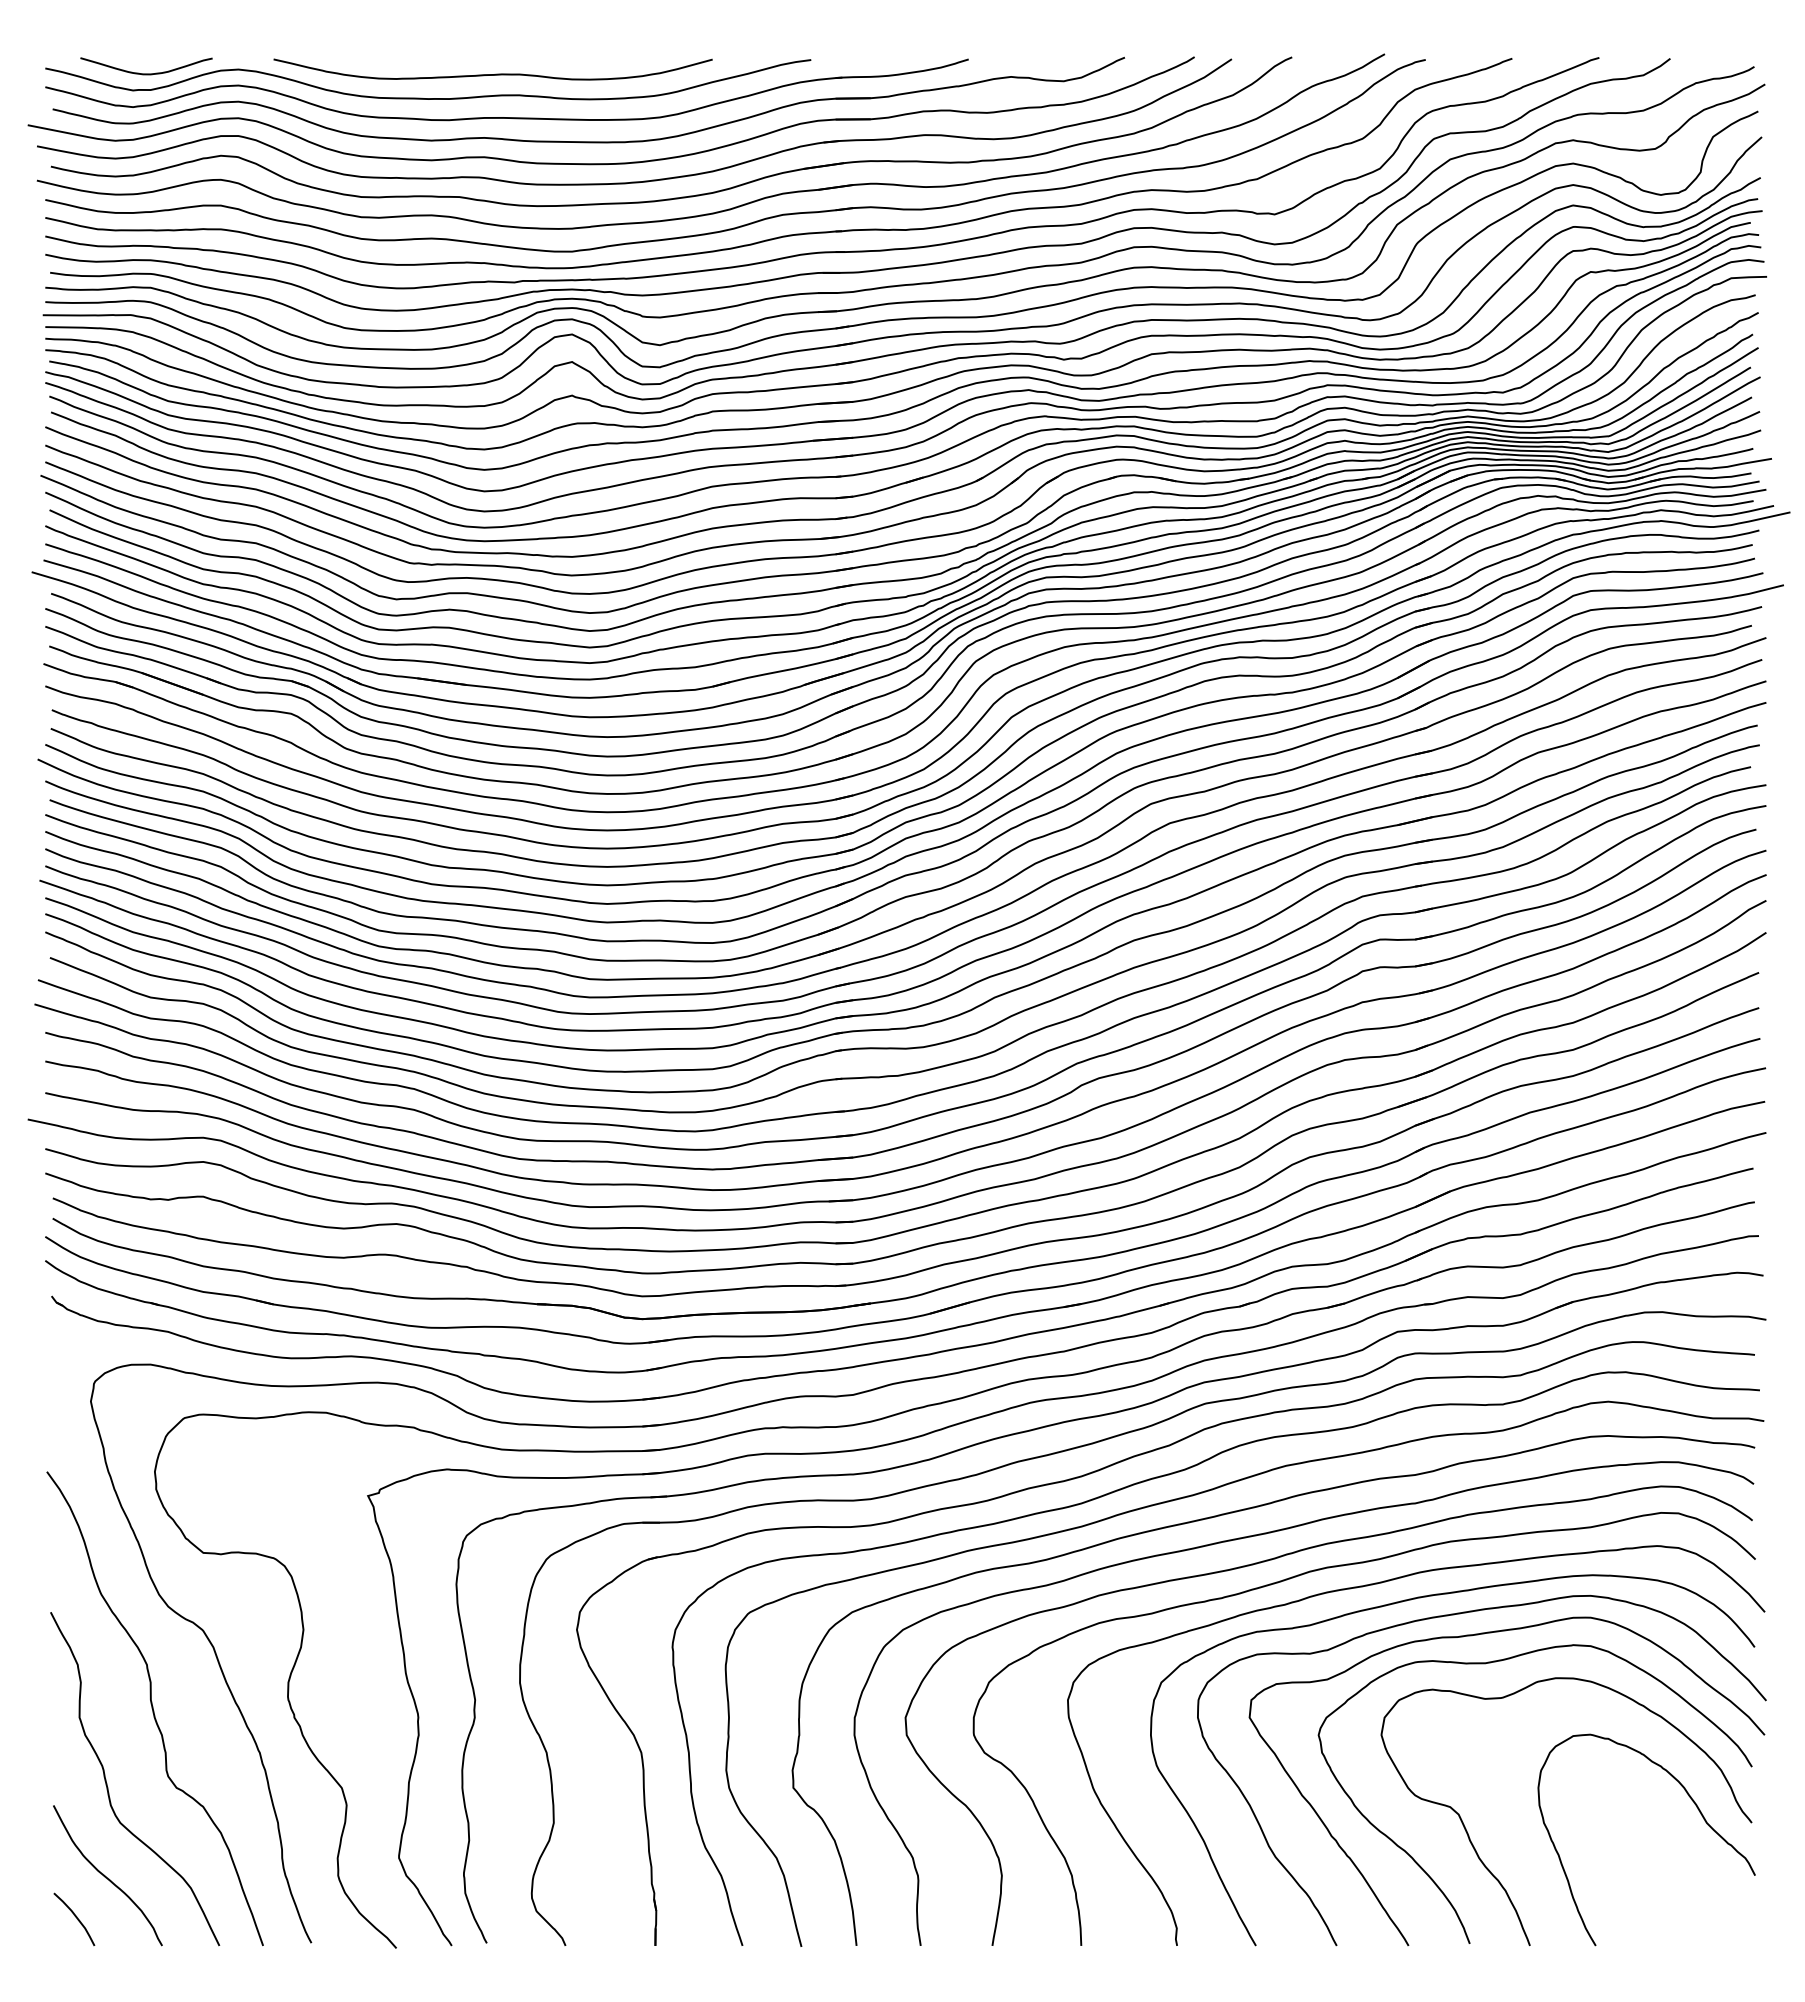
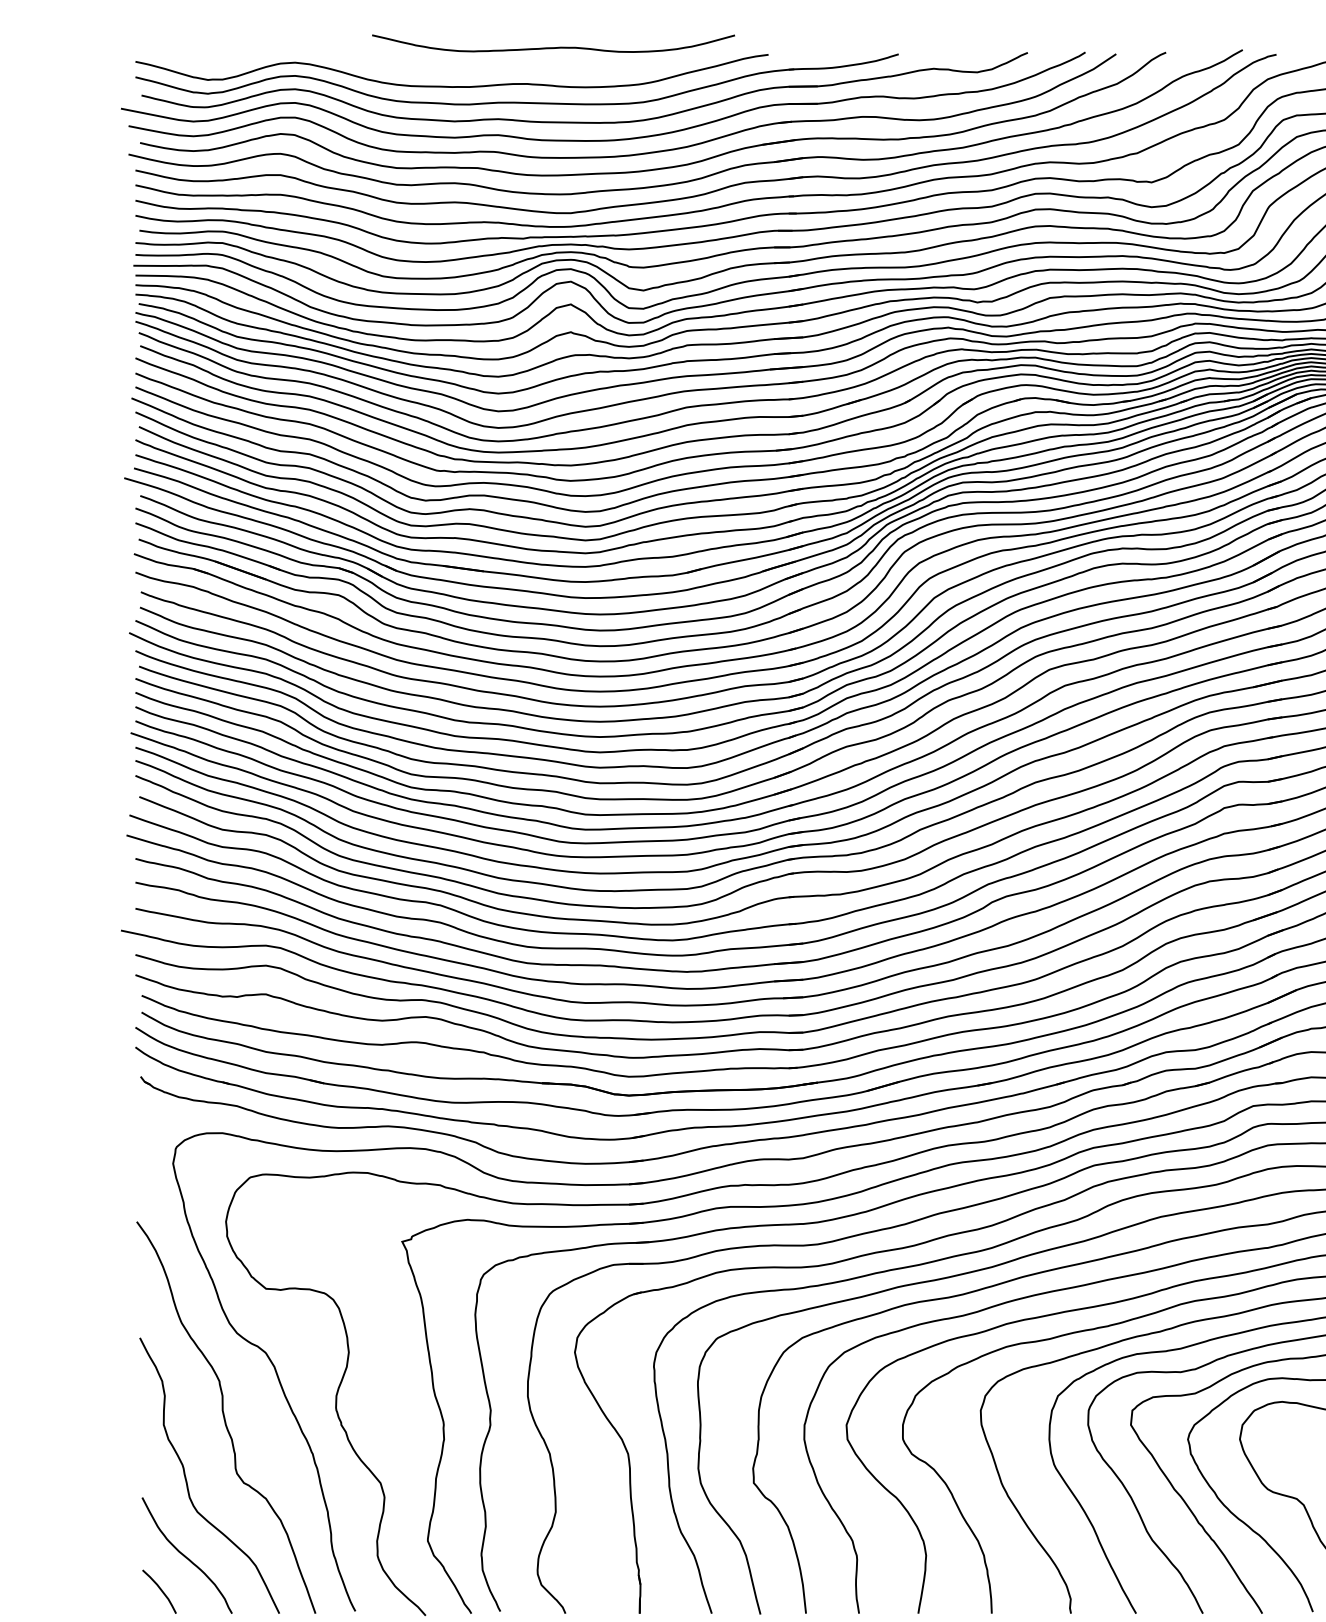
curve: (146, 73) -> (219, 65), removed
curve: (495, 73) -> (555, 46), moved

